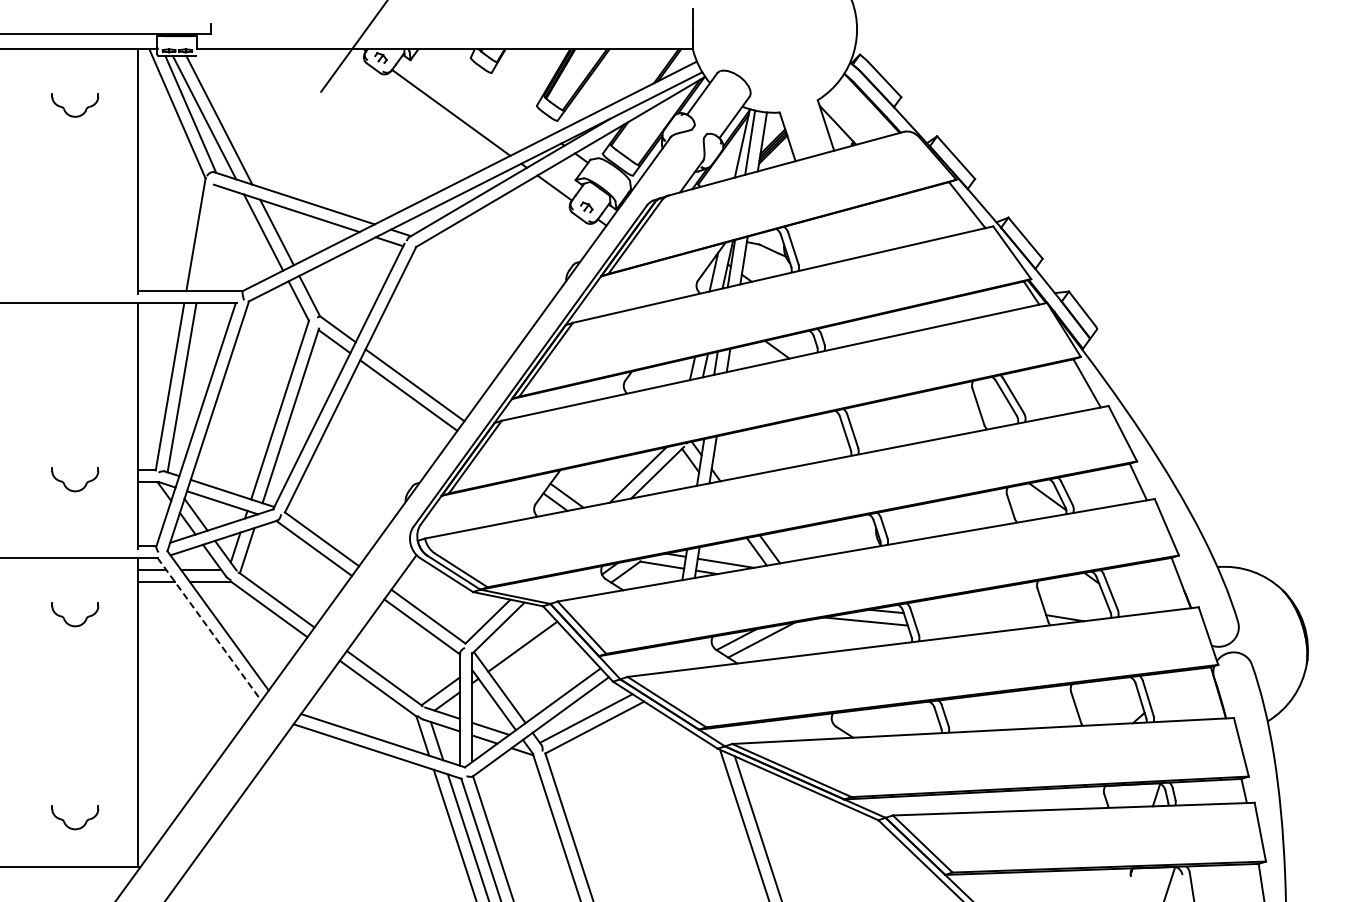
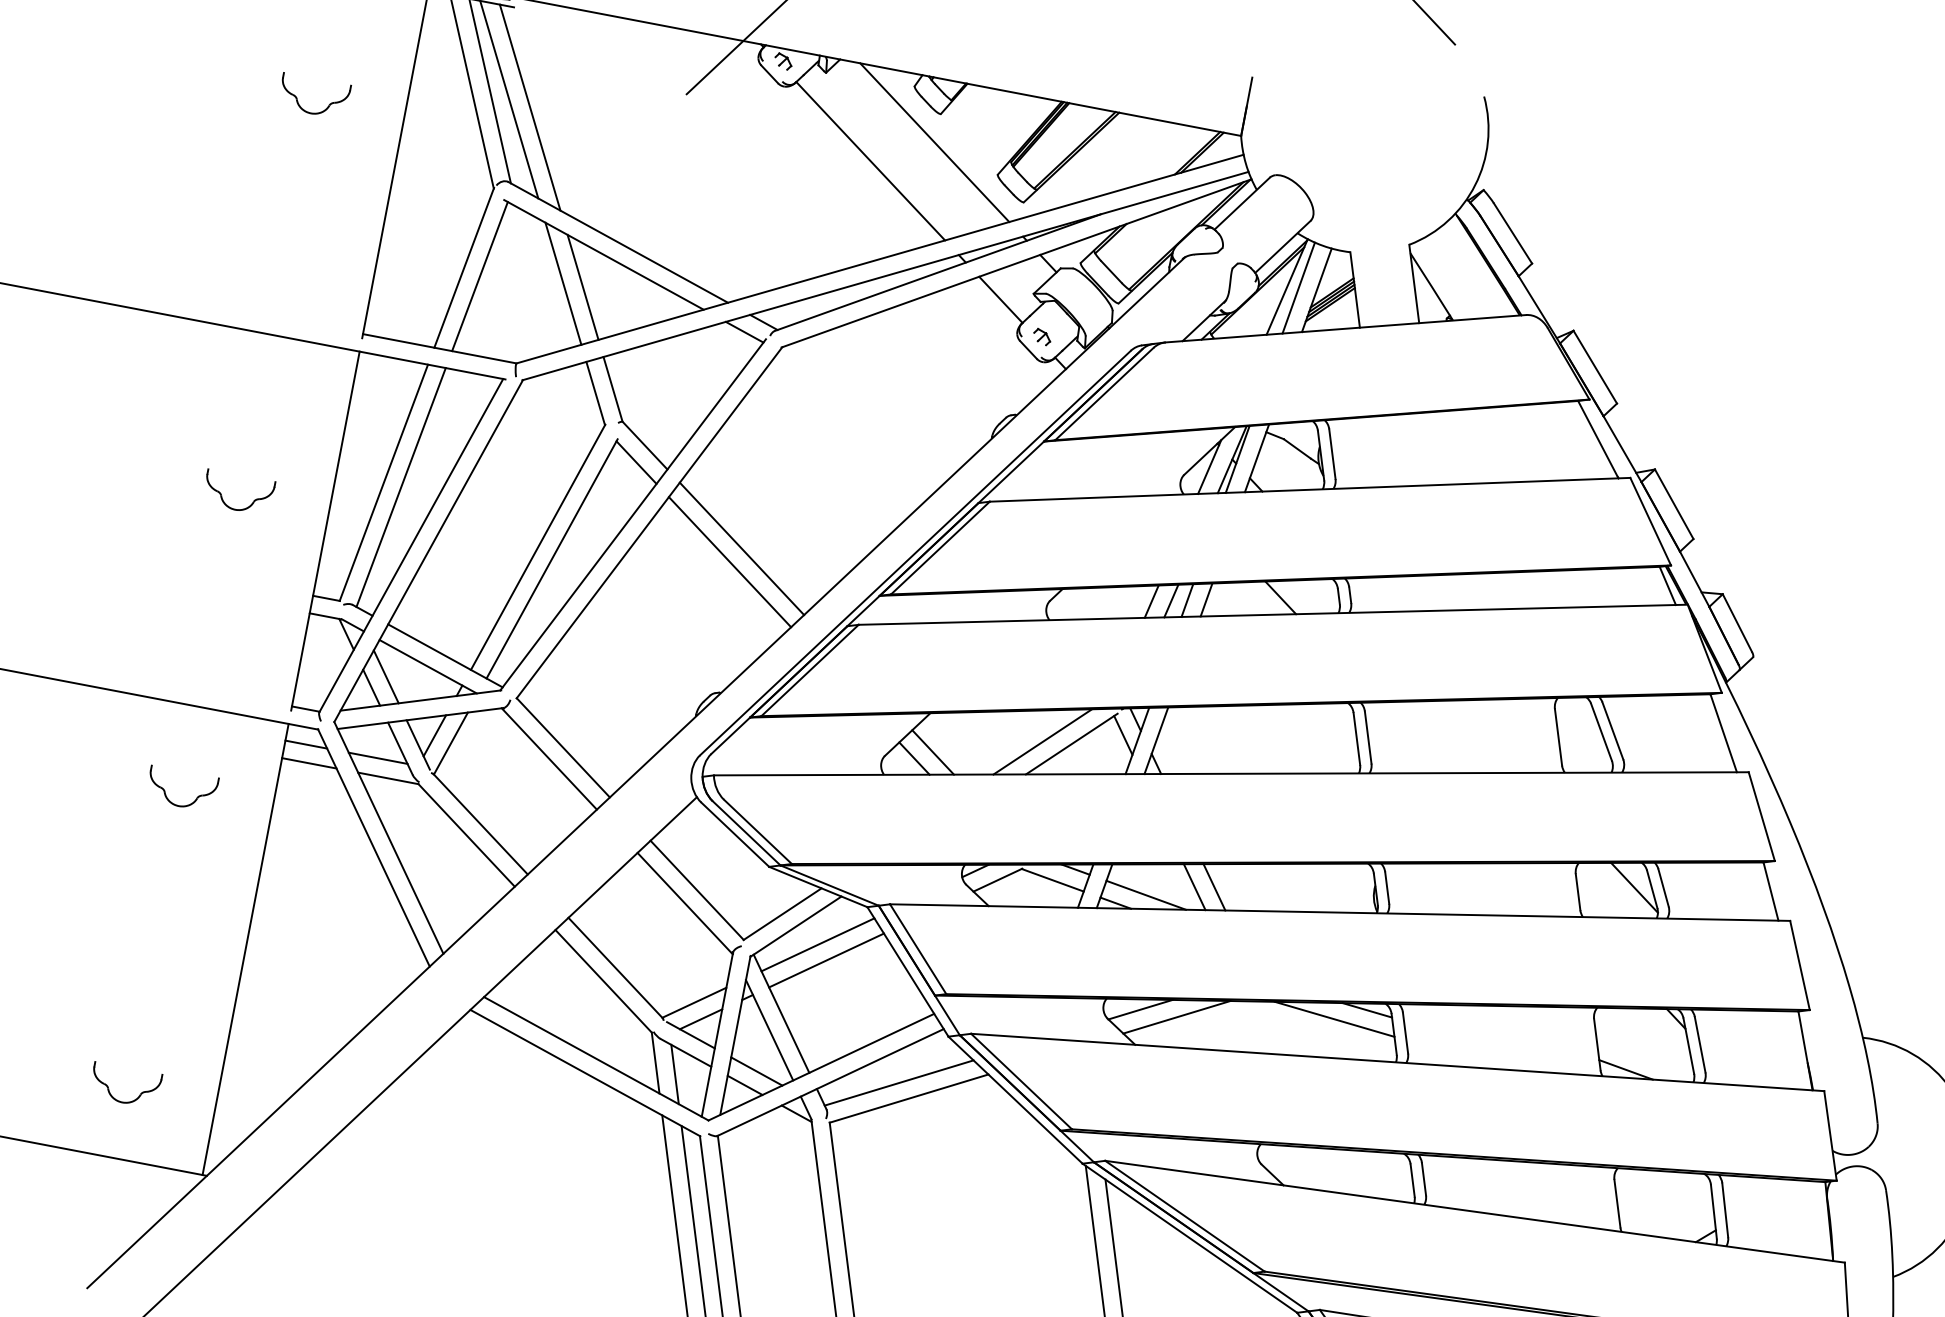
line: (491, 92) -> (935, 142), added
part: (75, 115) -> (311, 111), moved
line: (207, 238) -> (479, 276), added
part: (83, 486) -> (248, 504), moved
line: (209, 629) -> (373, 848), dashed -> solid
line: (515, 637) -> (818, 945), added

